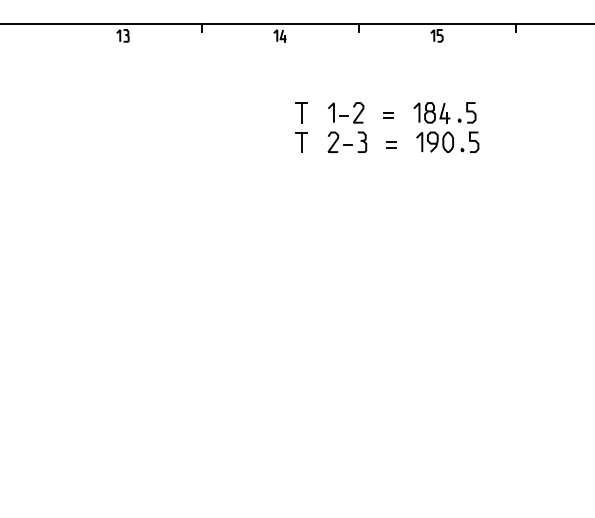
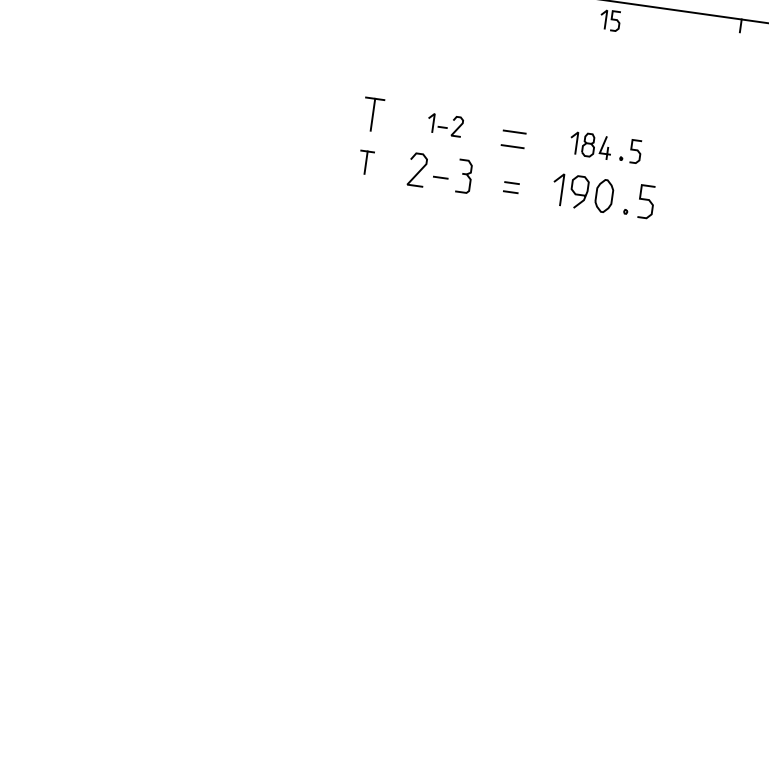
part: (346, 112) -> (445, 124), size x0.6
part: (444, 112) -> (605, 146), size x0.7
part: (388, 115) -> (513, 138), size x1.6
part: (301, 142) -> (365, 162), size x0.7

